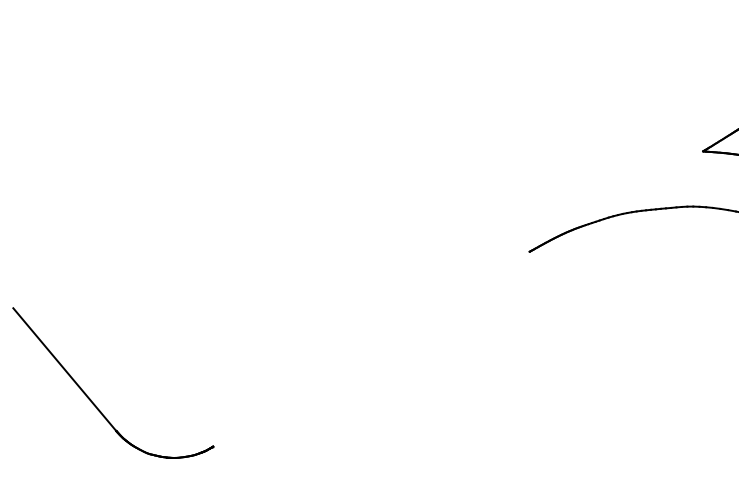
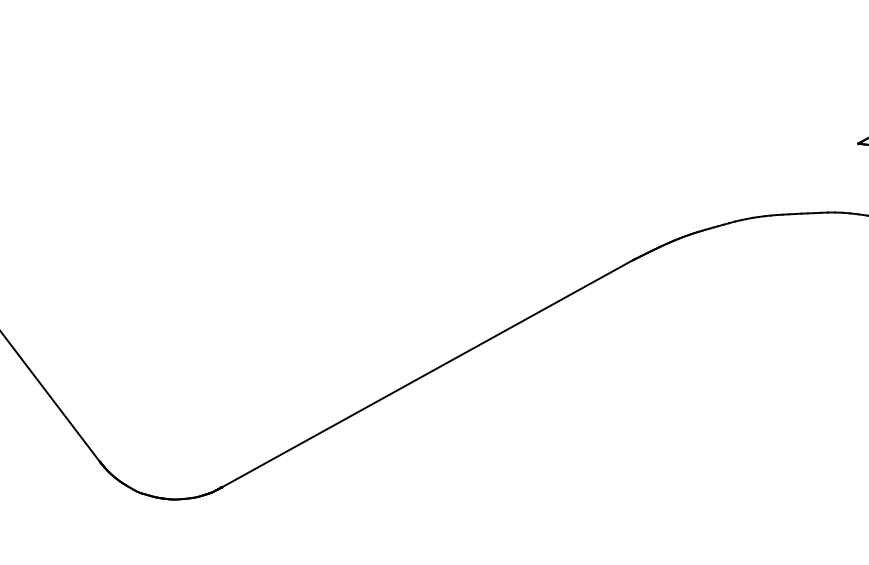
line: (371, 348) -> (427, 372), added

